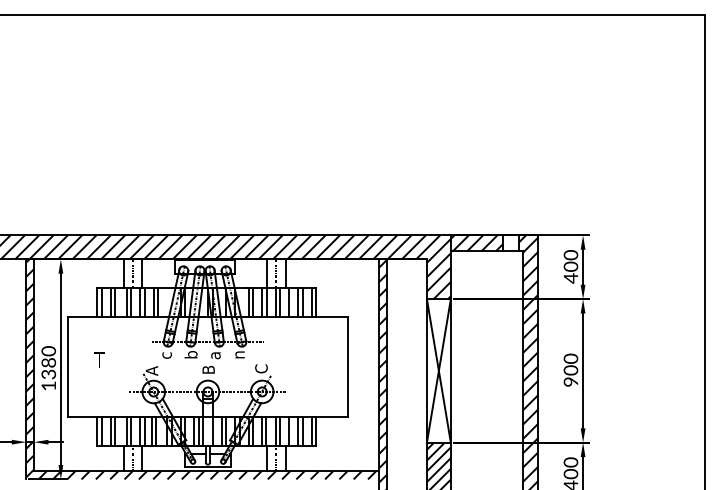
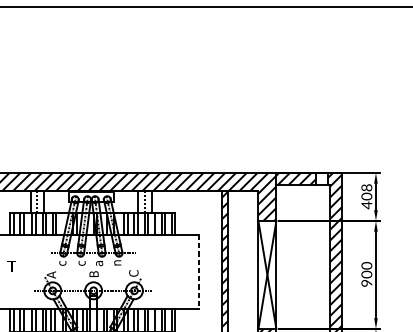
text: (571, 255) -> (367, 188), 400 -> 408
text: (190, 354) -> (80, 262), b -> c
line: (347, 367) -> (198, 272), solid -> dashed

